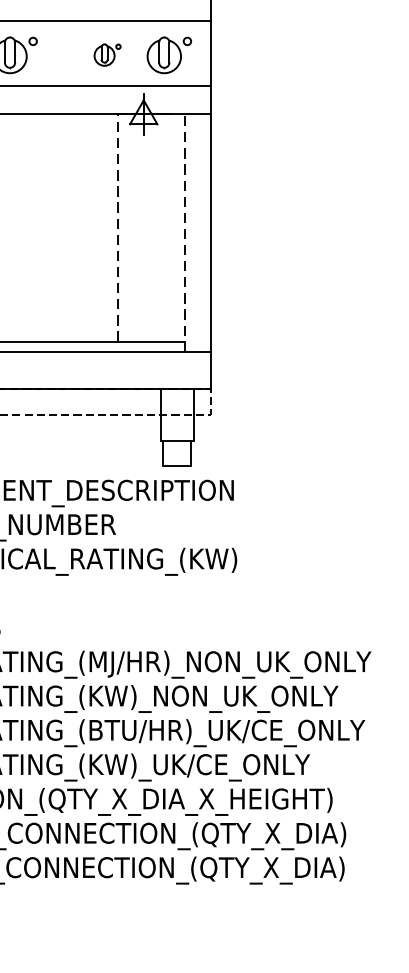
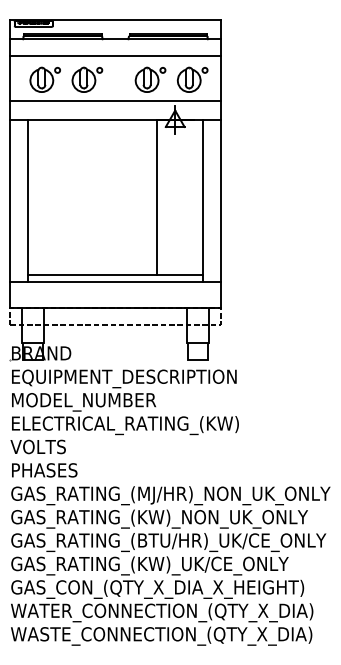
part: (107, 54) -> (150, 79), size x1.67
line: (117, 227) -> (157, 197), dashed -> solid
line: (185, 232) -> (203, 200), dashed -> solid

